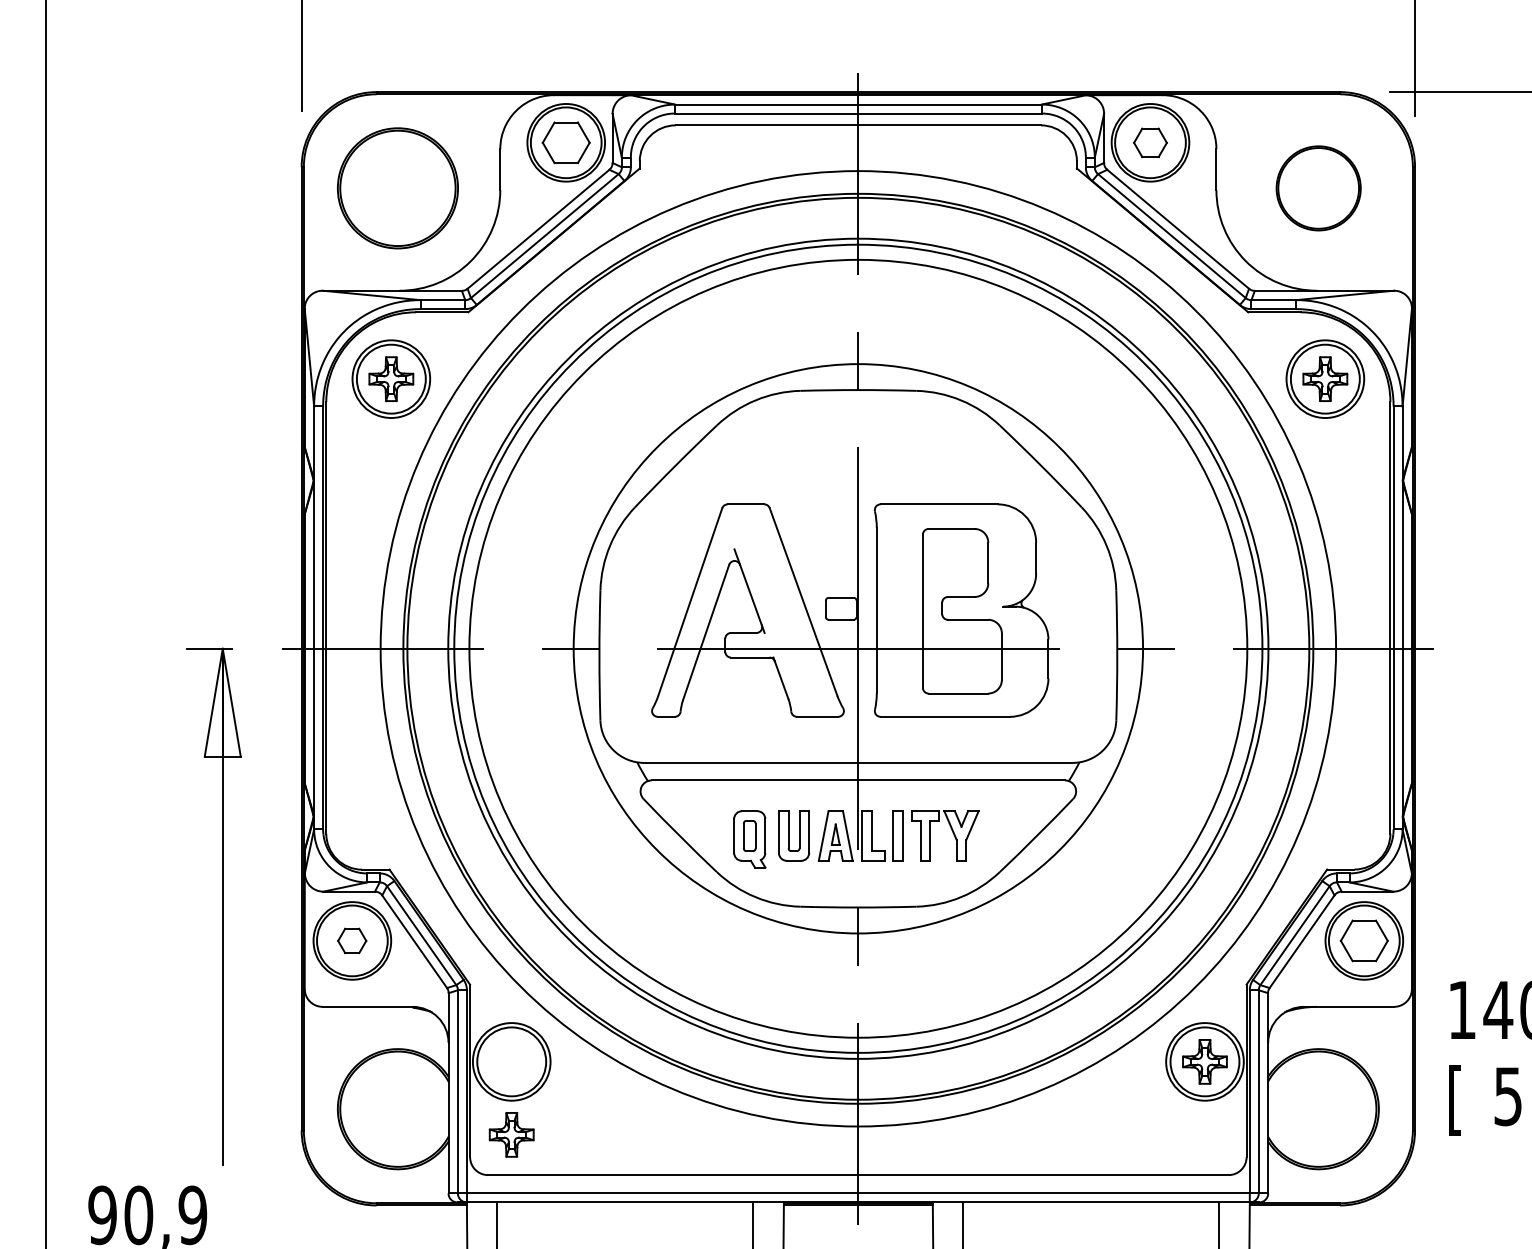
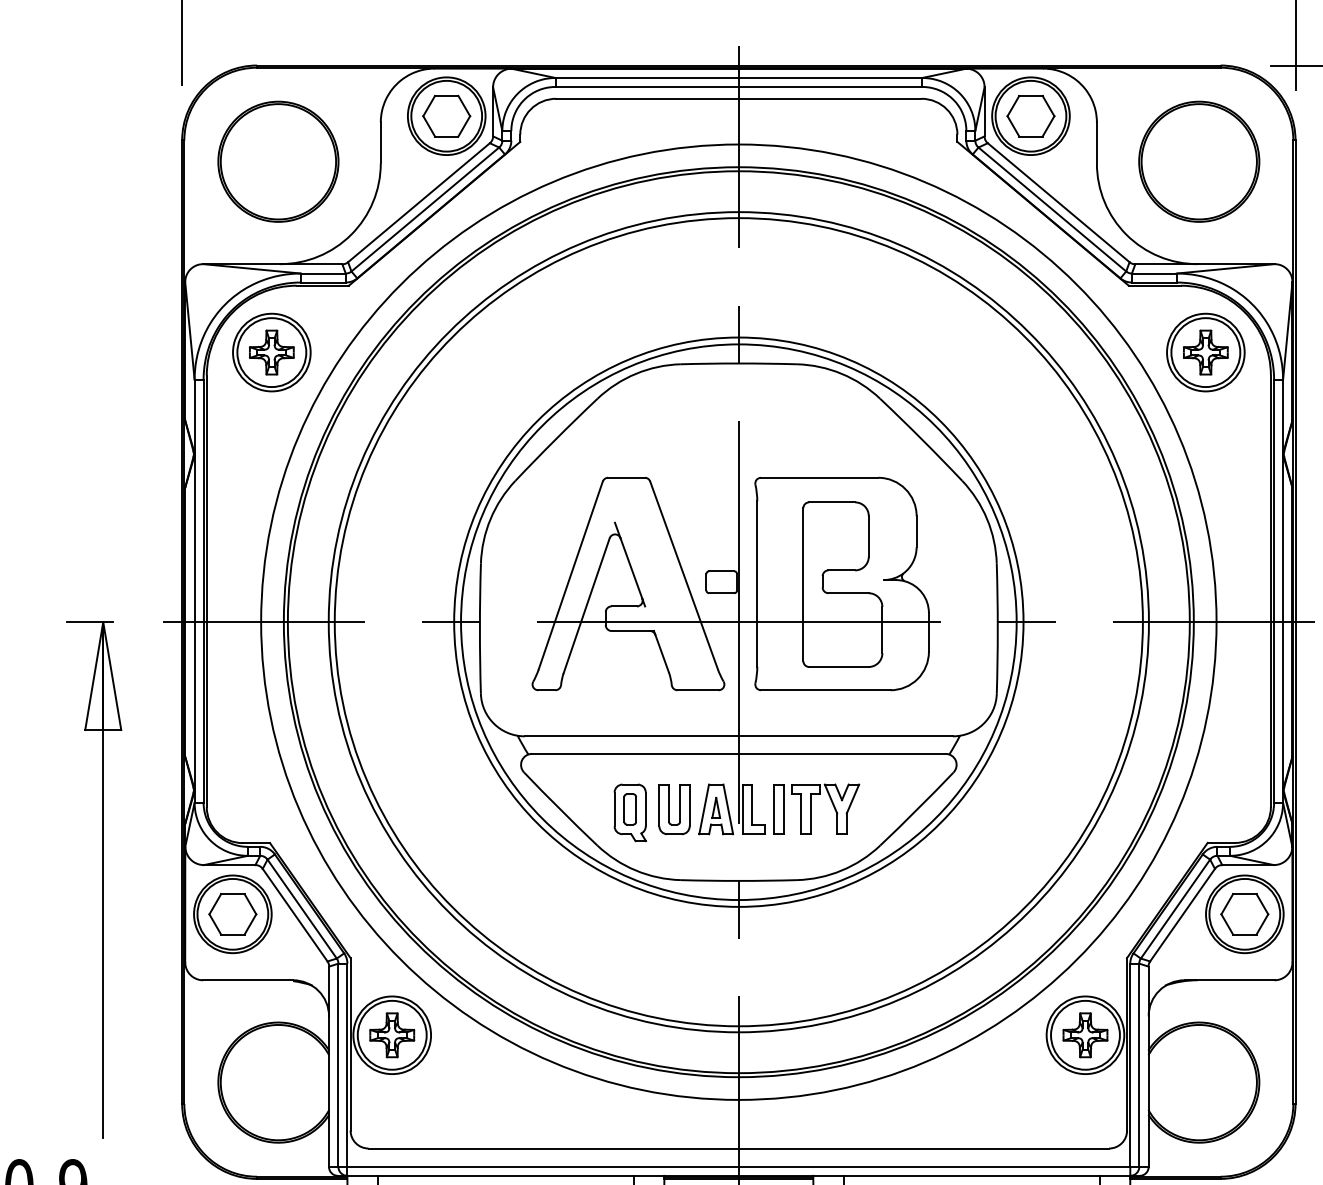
part: (1150, 142) -> (1030, 115), size x1.43
part: (1318, 188) -> (1198, 161), size x1.43
circle: (858, 648) -> (738, 621), size x0.71
part: (351, 940) -> (231, 913), size x1.67
part: (511, 1134) -> (391, 1034), moved

